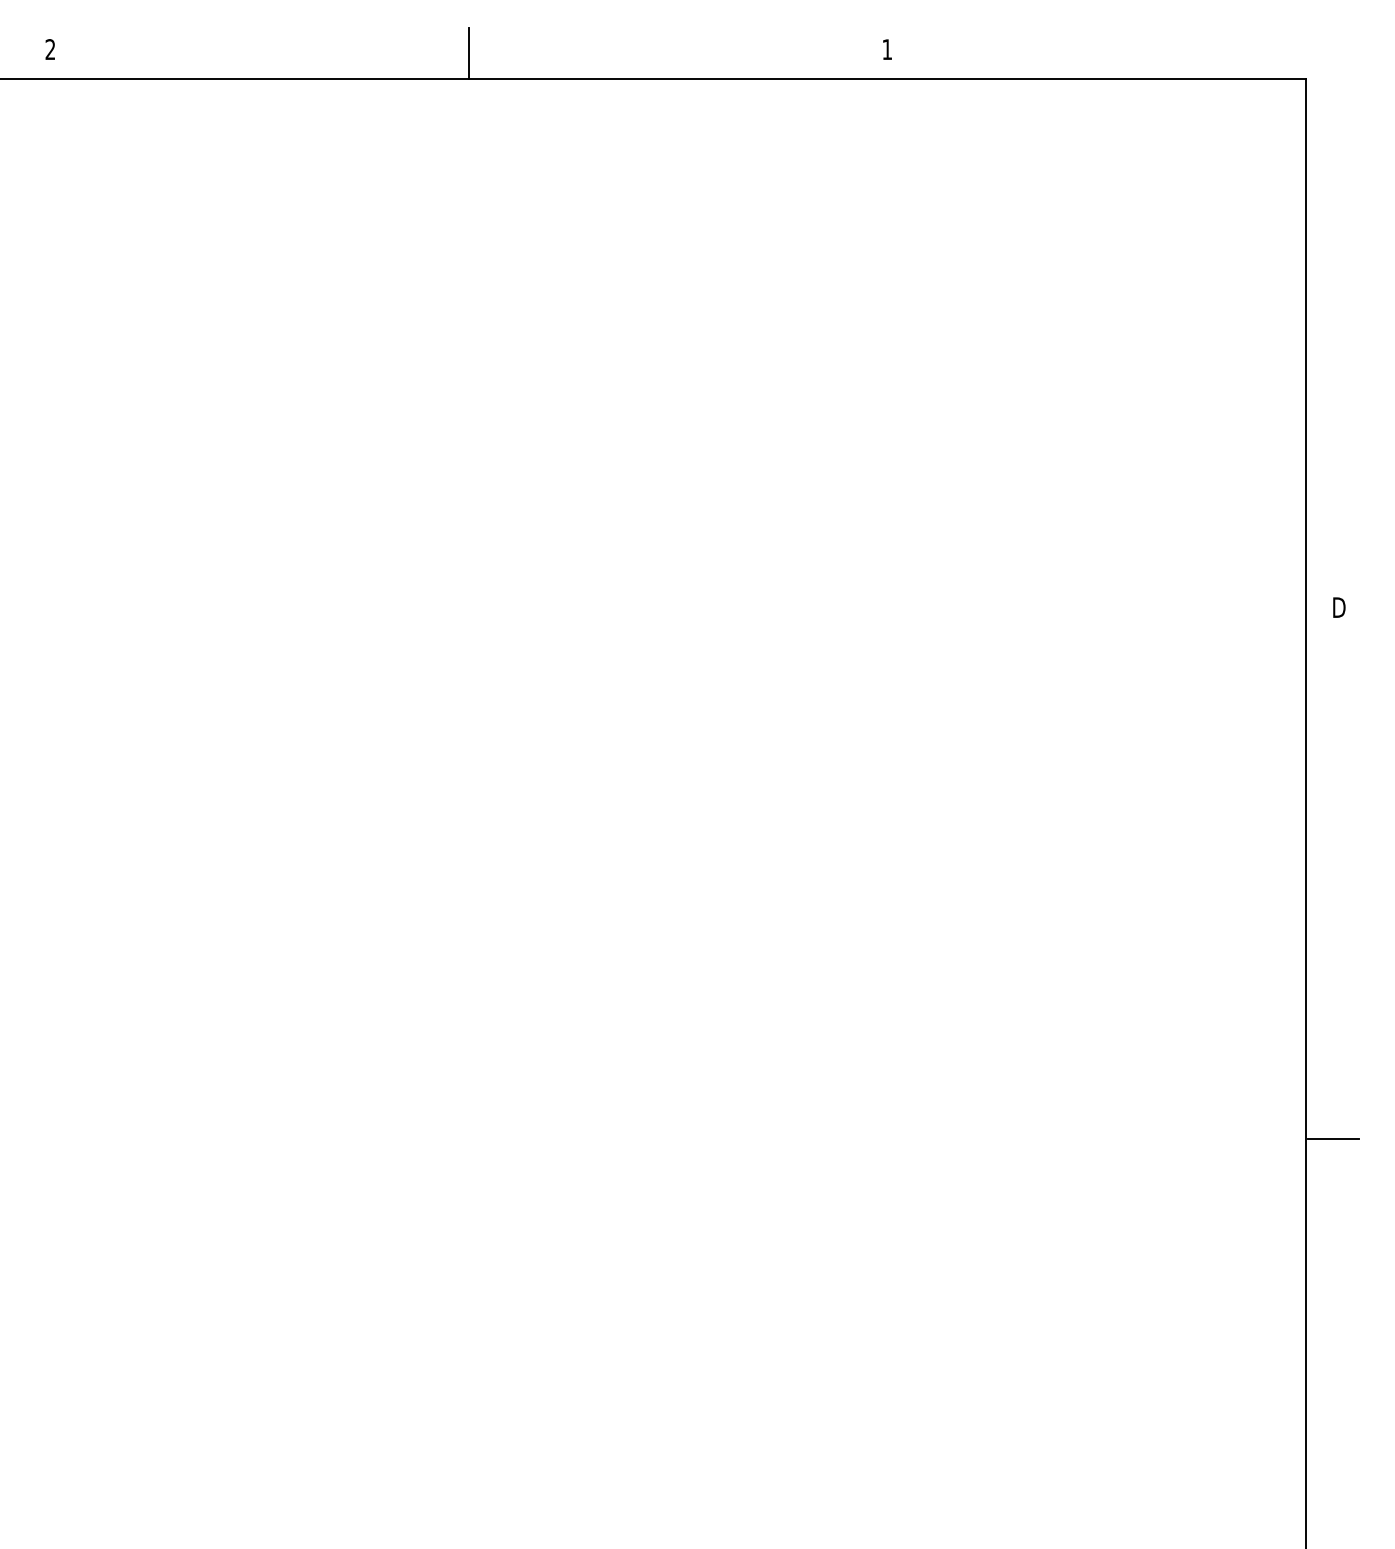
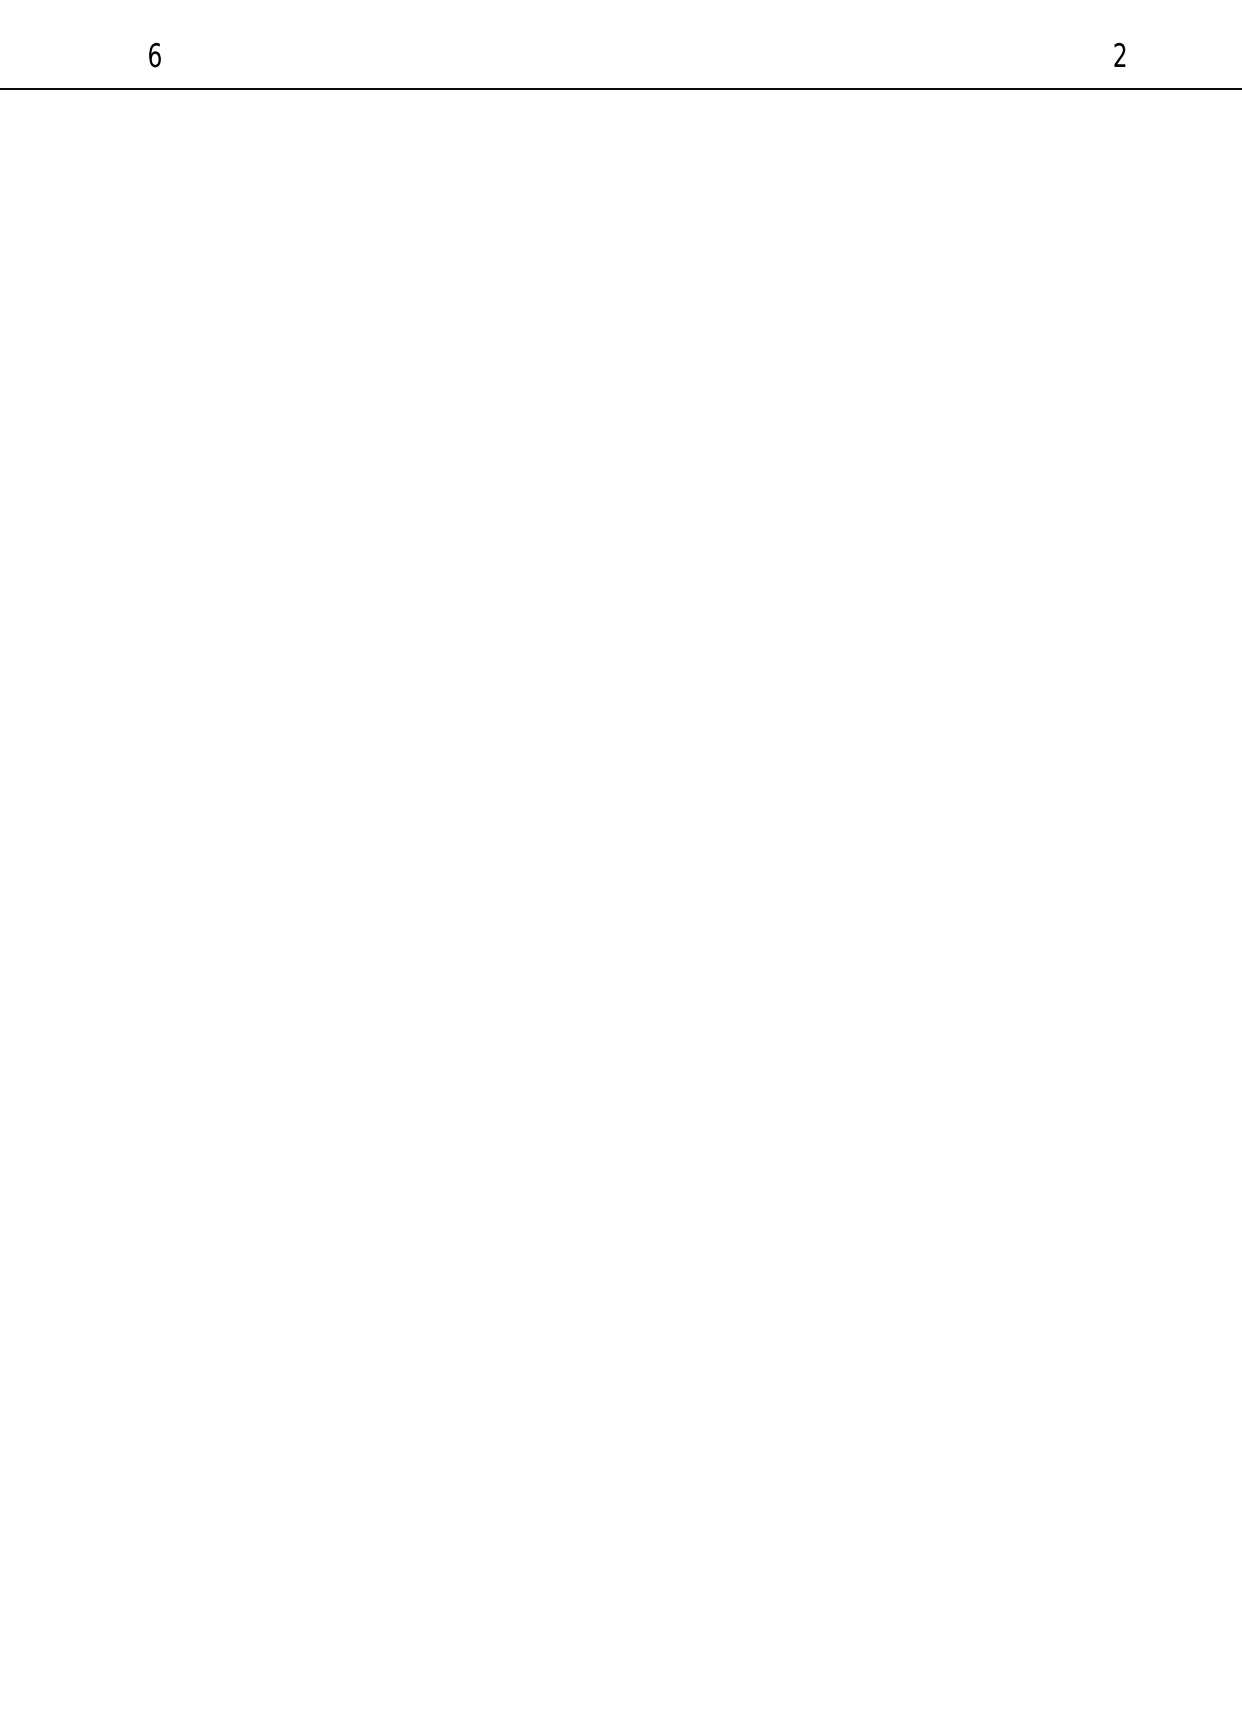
text: (50, 49) -> (154, 54), 2 -> 6
text: (886, 49) -> (1119, 54), 1 -> 2
line: (469, 53) -> (638, 59), removed

